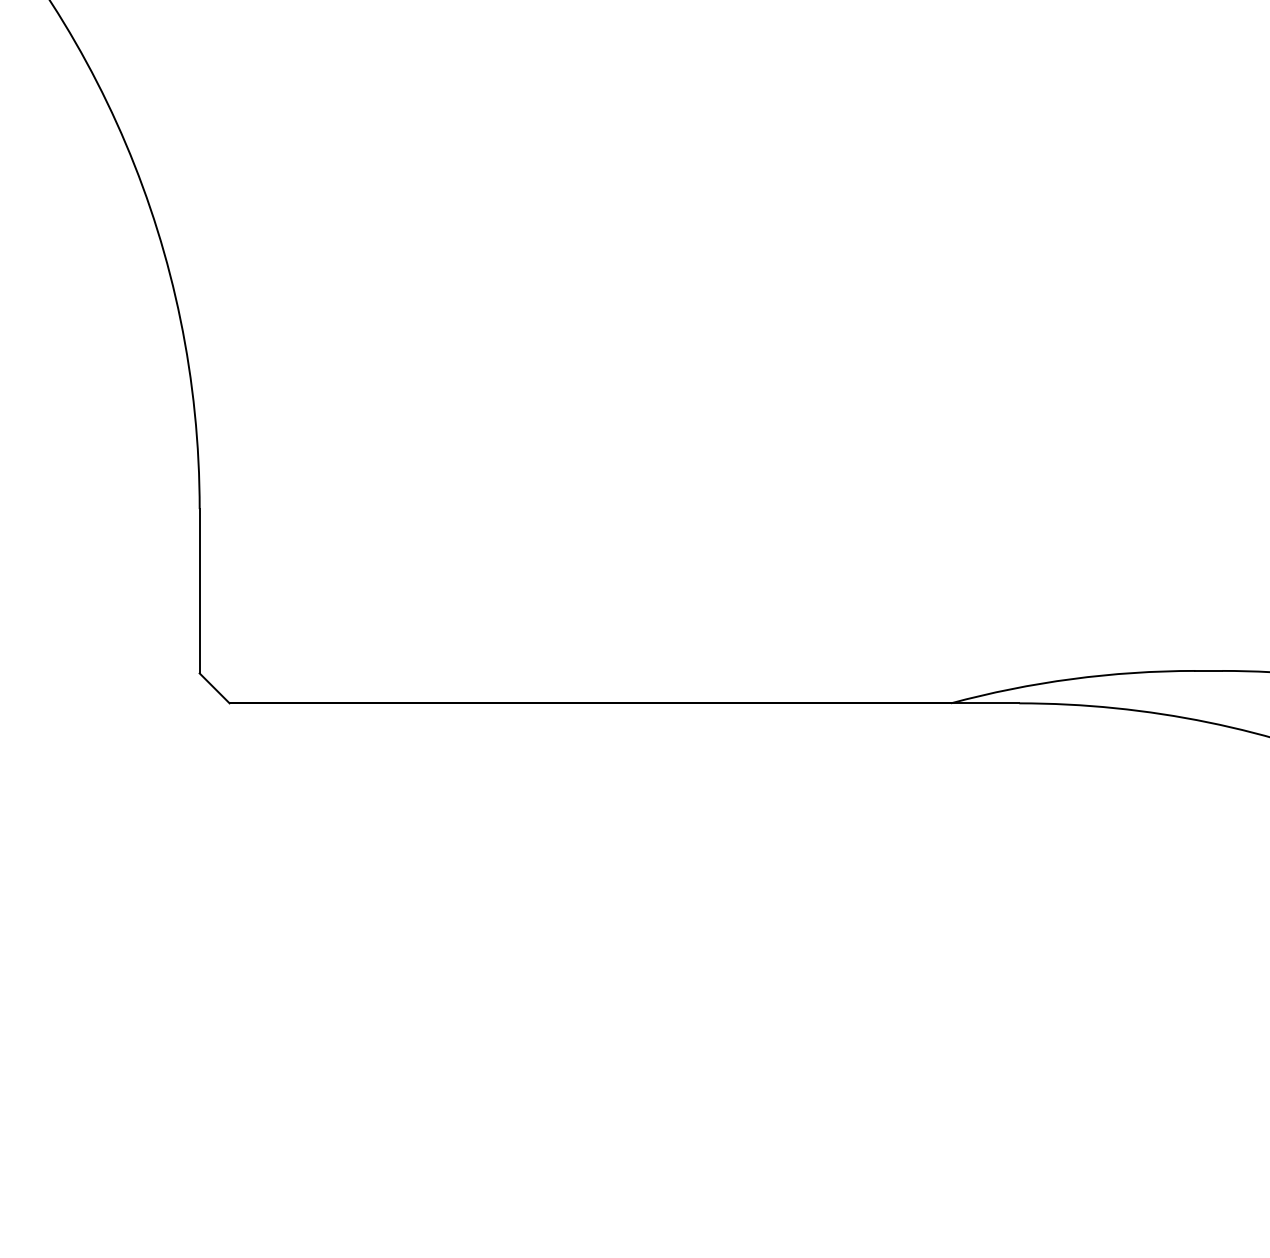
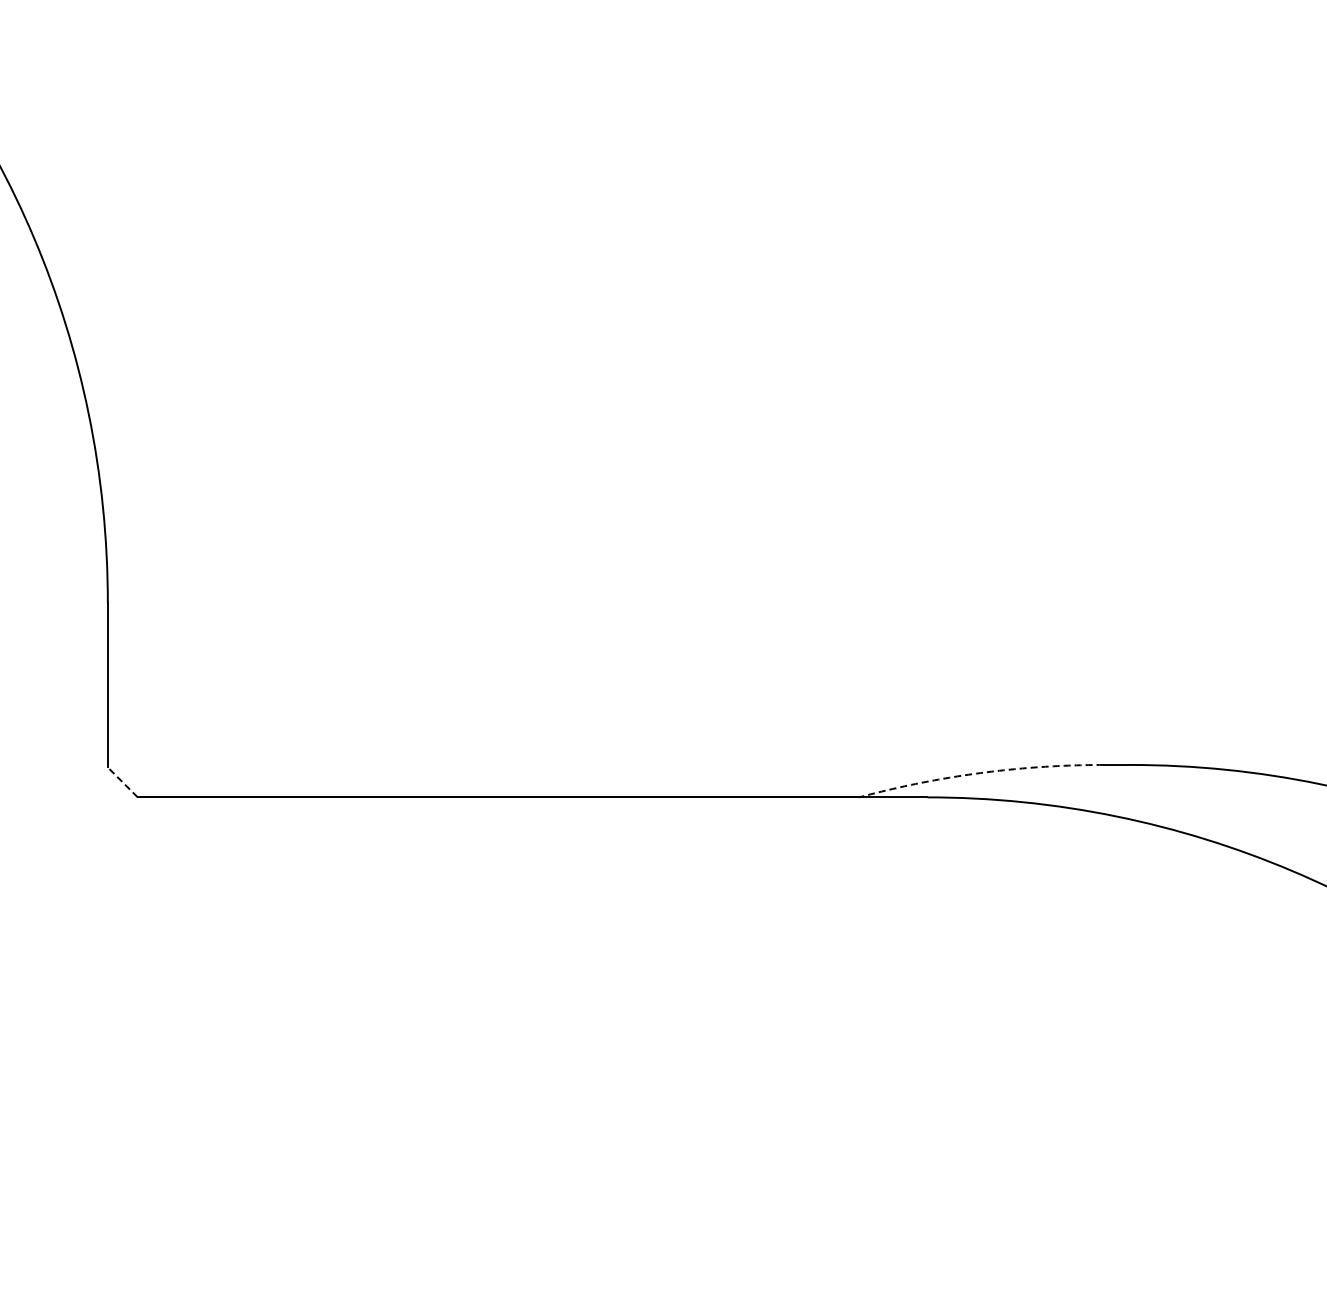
arc: (1072, 679) -> (980, 773), solid -> dashed
line: (214, 688) -> (122, 782), solid -> dashed

